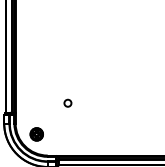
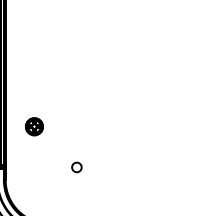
circle: (67, 102) -> (76, 166), moved
part: (36, 134) -> (34, 126), moved

